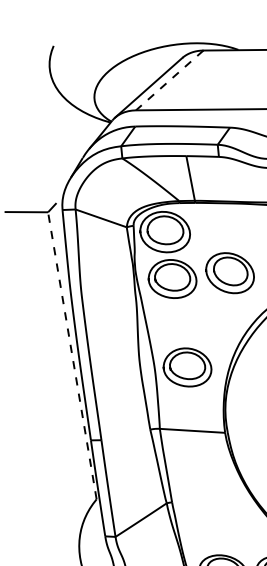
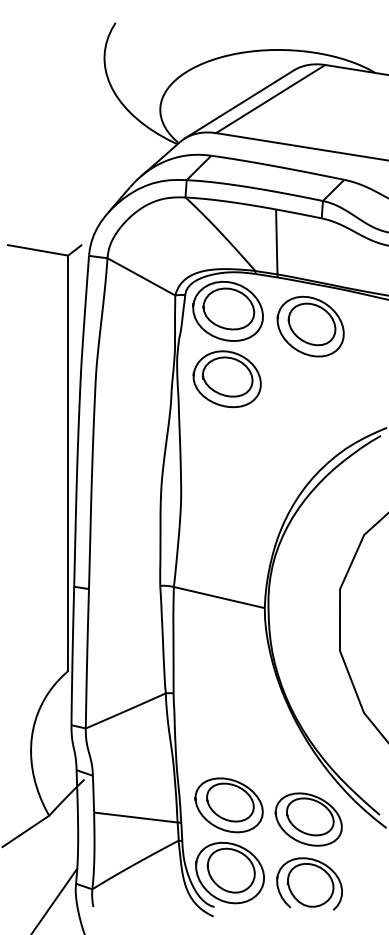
line: (169, 80) -> (270, 99), dashed -> solid
part: (229, 273) -> (310, 326), moved
line: (72, 355) -> (68, 463), dashed -> solid
part: (186, 367) -> (226, 507), removed

